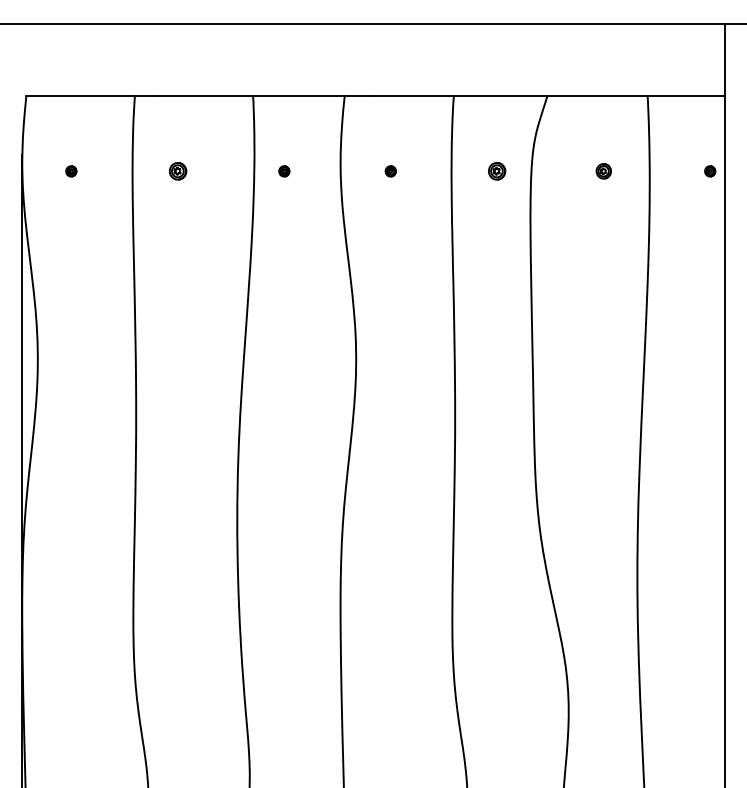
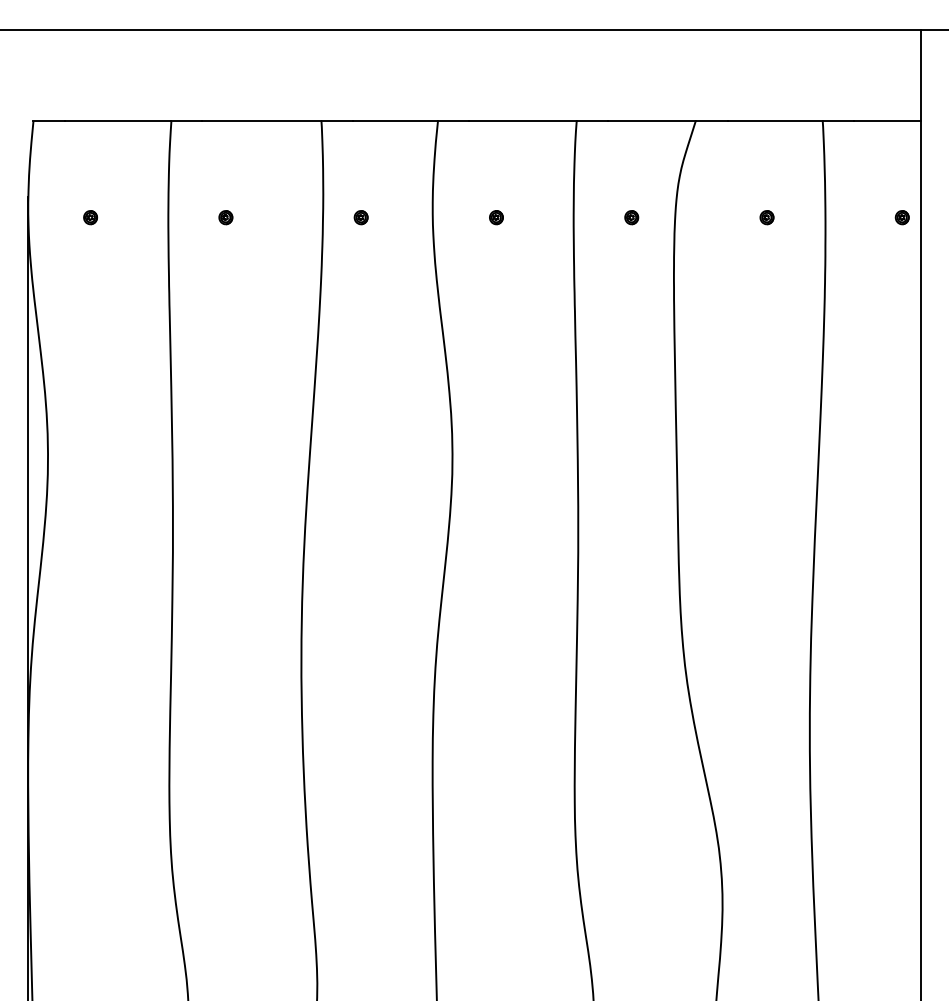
part: (177, 171) -> (225, 217), size x0.62
part: (497, 171) -> (632, 217), size x0.62
part: (603, 171) -> (766, 217), size x0.71

